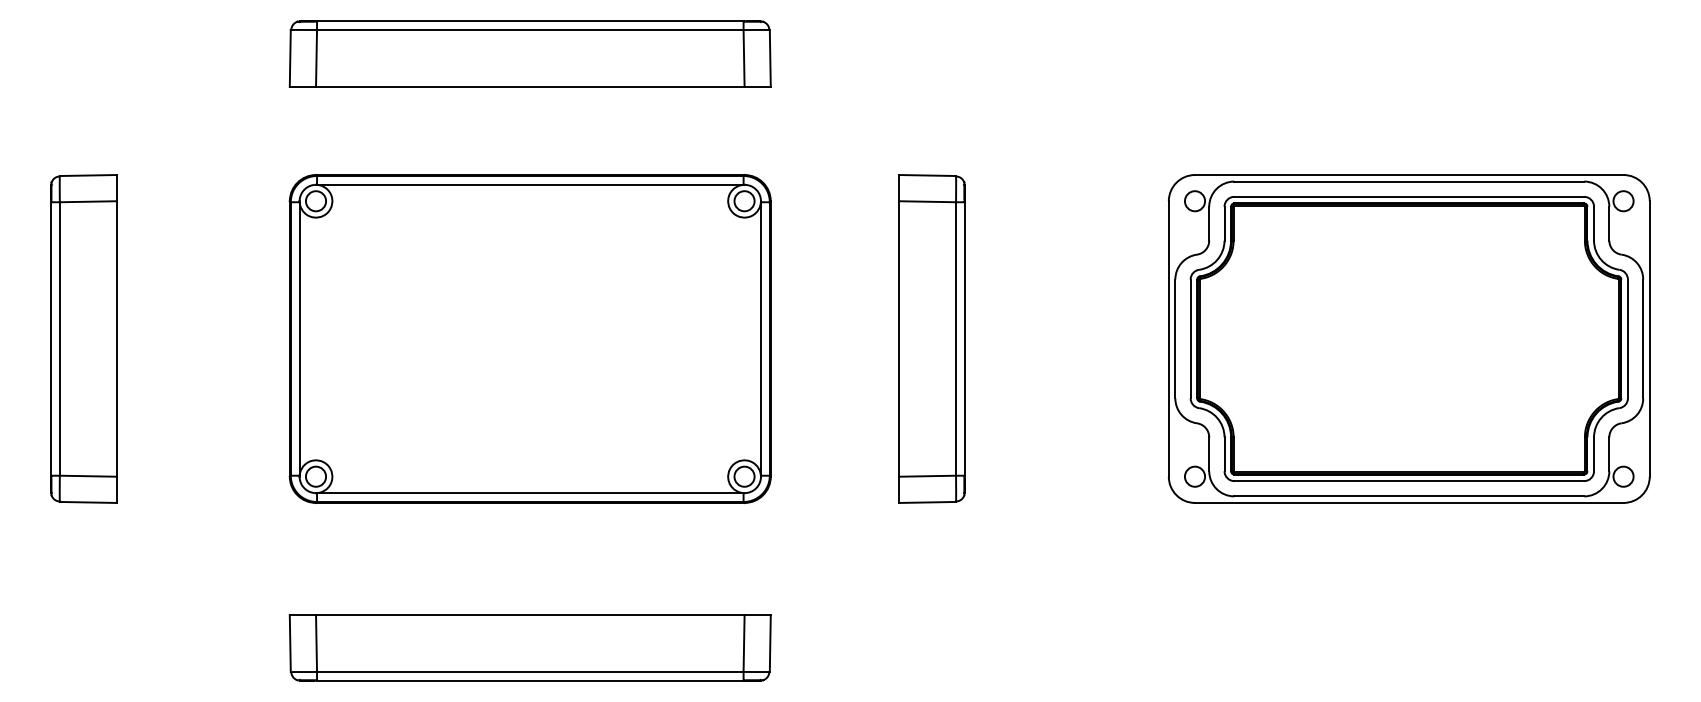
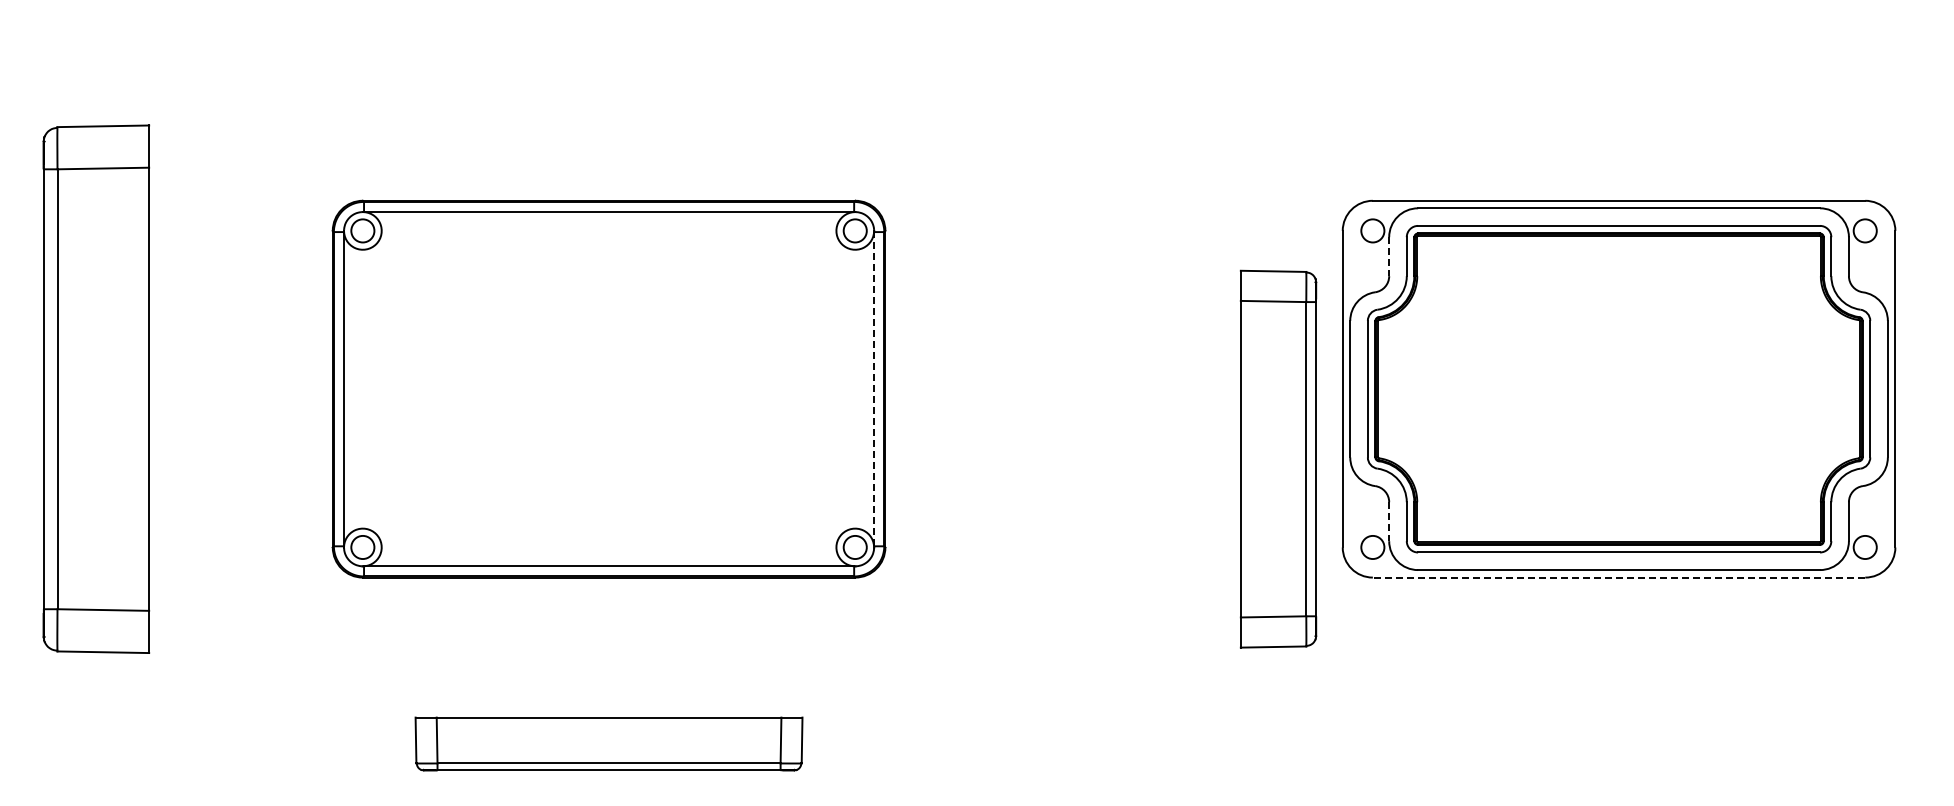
part: (529, 53) -> (608, 61), removed
line: (1209, 224) -> (1389, 257), solid -> dashed
part: (83, 338) -> (95, 388), size x1.4
line: (761, 338) -> (874, 388), solid -> dashed
part: (931, 338) -> (1278, 458), moved
line: (1209, 455) -> (1389, 522), solid -> dashed
line: (1408, 502) -> (1618, 577), solid -> dashed
part: (529, 647) -> (608, 743), size x0.7

